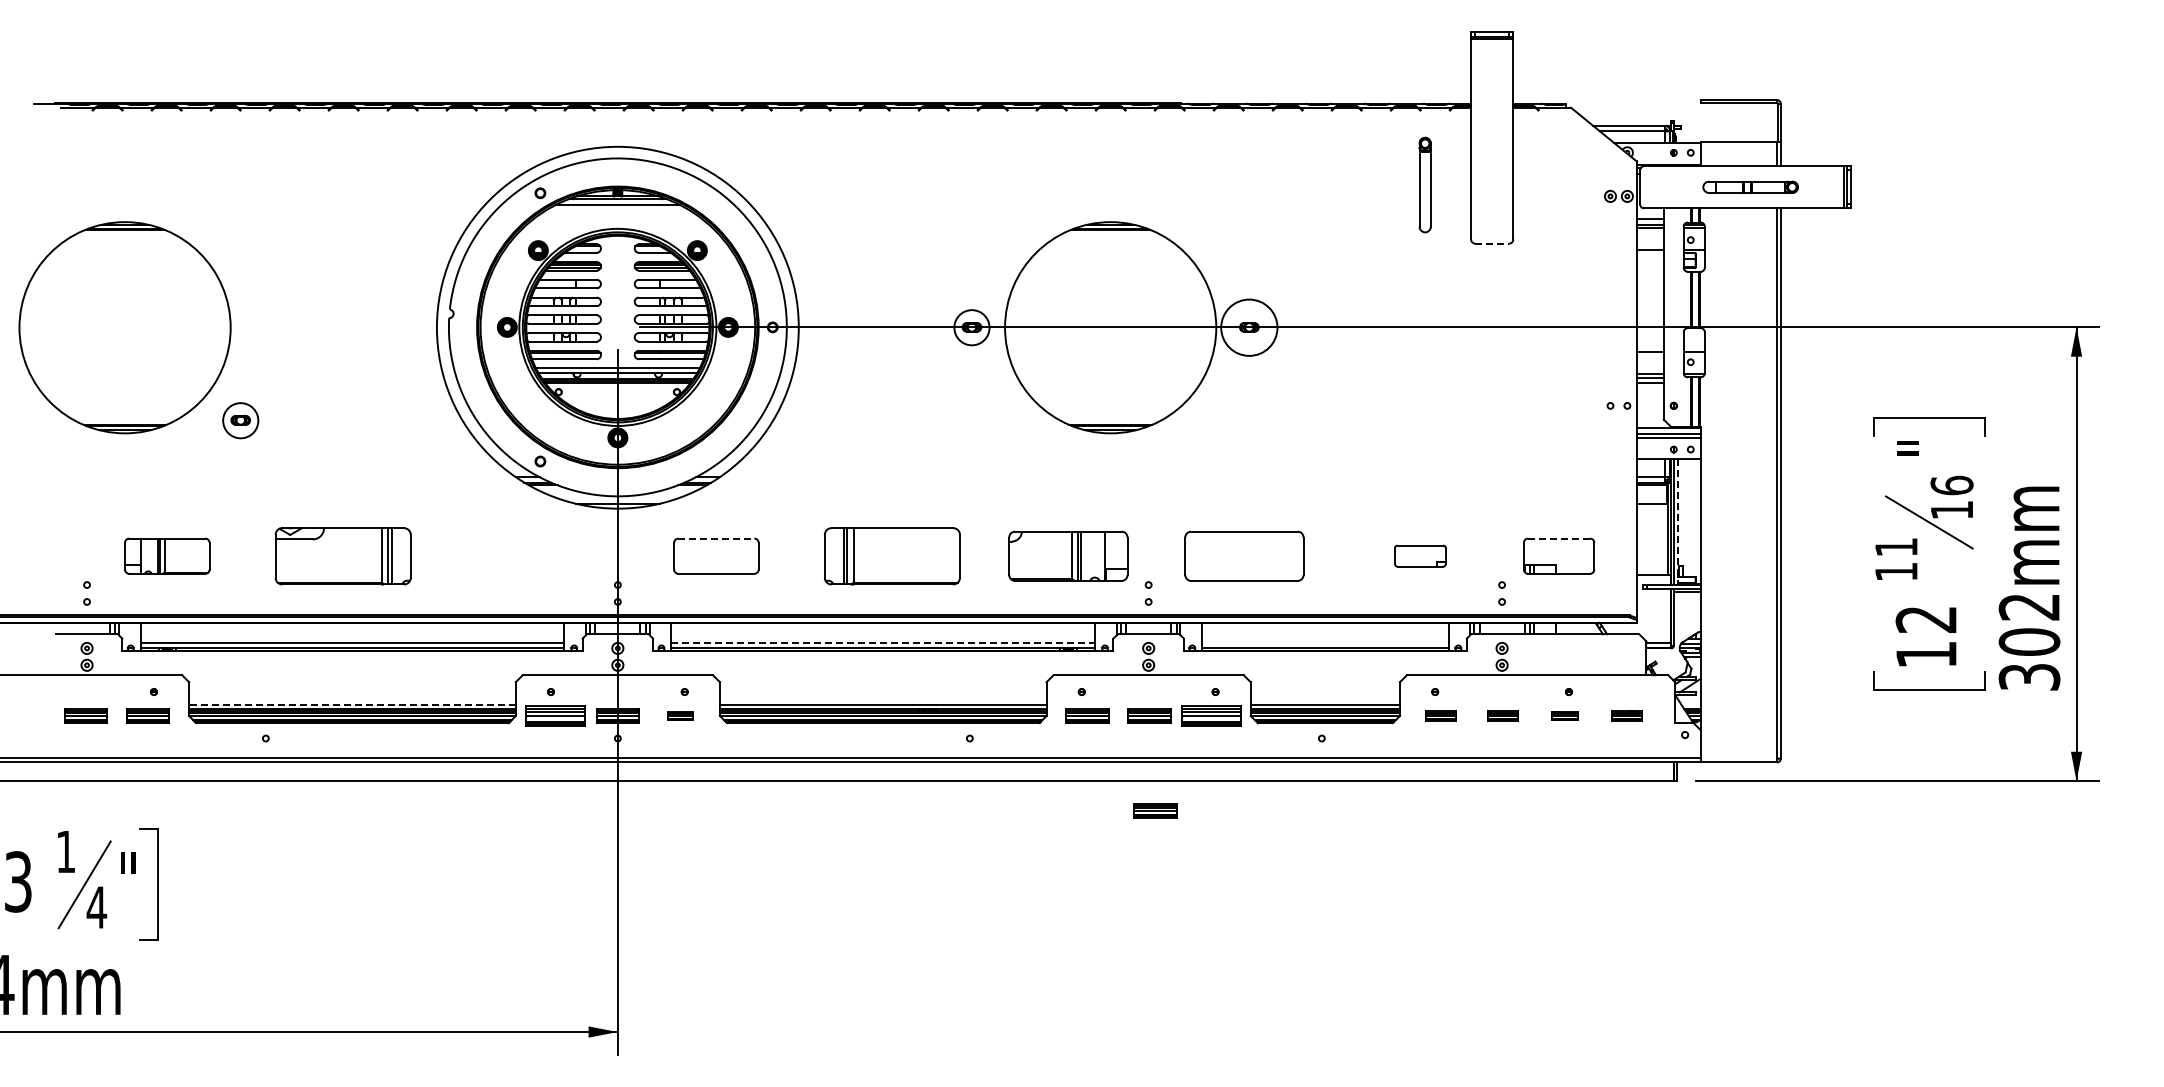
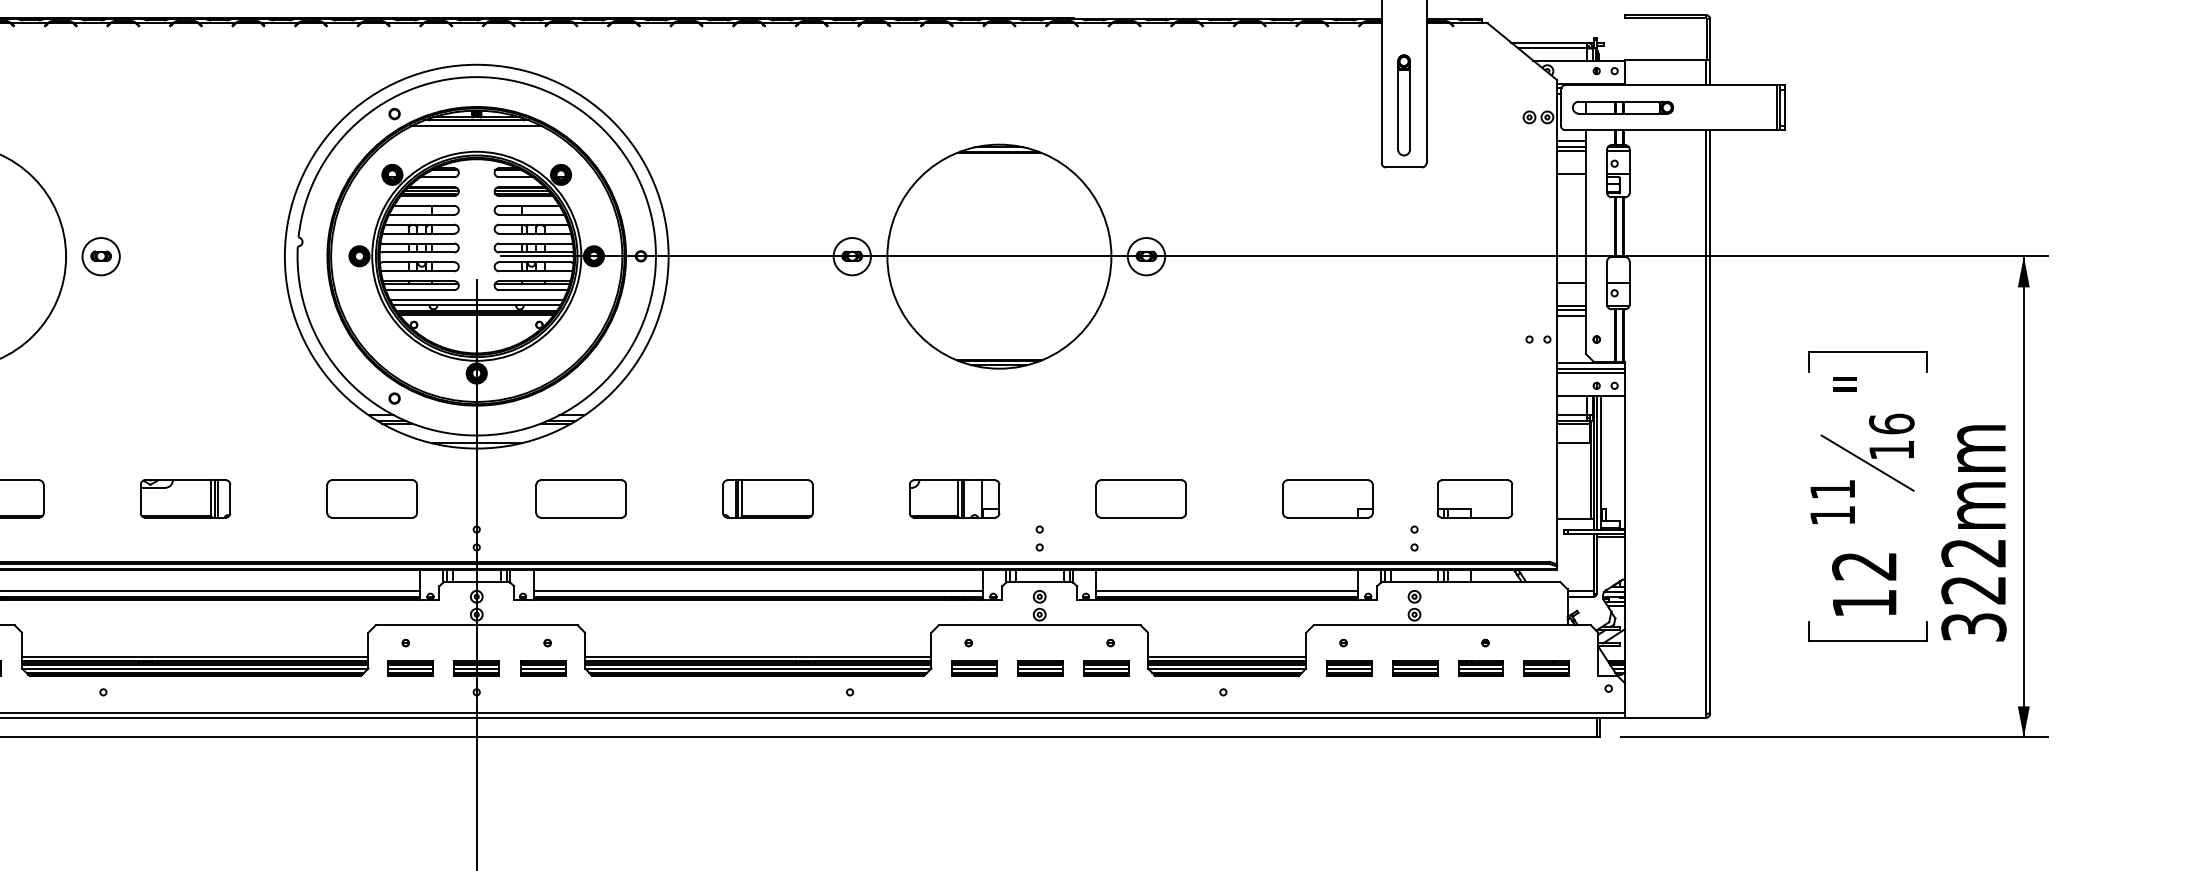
part: (1424, 184) -> (1403, 104), moved
part: (1750, 186) -> (1622, 106), moved
line: (1492, 243) -> (1404, 167), dashed -> solid
circle: (1248, 327) -> (1145, 256), size x0.62
part: (240, 420) -> (100, 256), moved
line: (1678, 522) -> (1601, 463), dashed -> solid
line: (716, 538) -> (581, 480), dashed -> solid
line: (1559, 538) -> (1475, 480), dashed -> solid
part: (343, 555) -> (185, 498), size x0.62
part: (519, 555) -> (372, 498), added
part: (892, 555) -> (768, 498), size x0.62
part: (1068, 555) -> (954, 498), size x0.71
part: (1244, 555) -> (1141, 498), size x0.71
part: (1420, 555) -> (1328, 498), size x1.67
text: (2029, 641) -> (1973, 589), 302mm -> 322mm
line: (883, 642) -> (758, 590), dashed -> solid
line: (1325, 642) -> (1227, 590), added
line: (351, 704) -> (194, 656), dashed -> solid
part: (554, 715) -> (409, 667), size x0.71
part: (680, 715) -> (543, 667), size x1.67
part: (1210, 715) -> (1105, 667), size x0.71
part: (1440, 715) -> (1349, 667), size x1.43
part: (1502, 715) -> (1414, 667), size x1.43
part: (1564, 715) -> (1480, 667), size x1.67
part: (1626, 715) -> (1546, 667), size x1.43
part: (1155, 810) -> (1046, 768), removed

